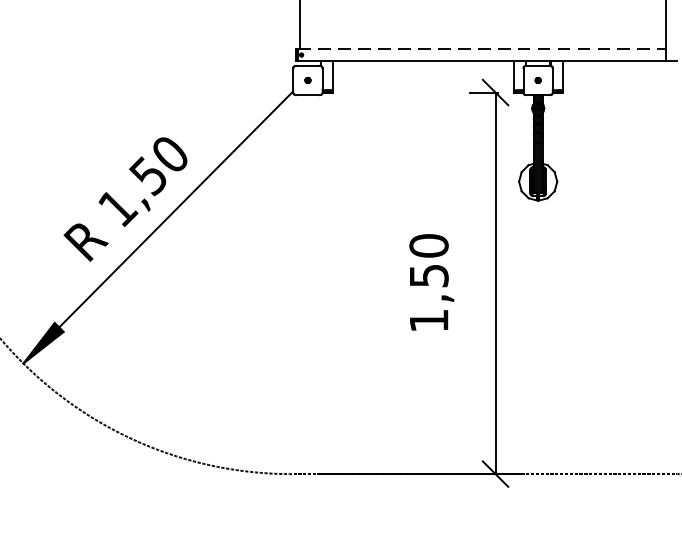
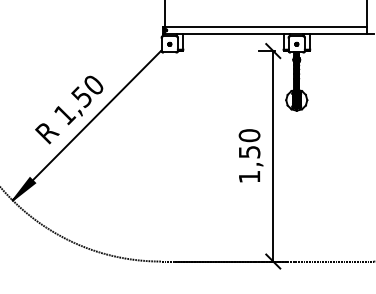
line: (483, 49) -> (266, 27), dashed -> solid
text: (430, 281) -> (250, 155), moved

